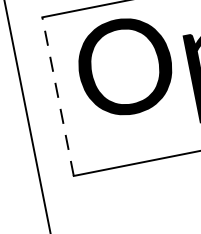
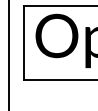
line: (58, 94) -> (24, 42), dashed -> solid

